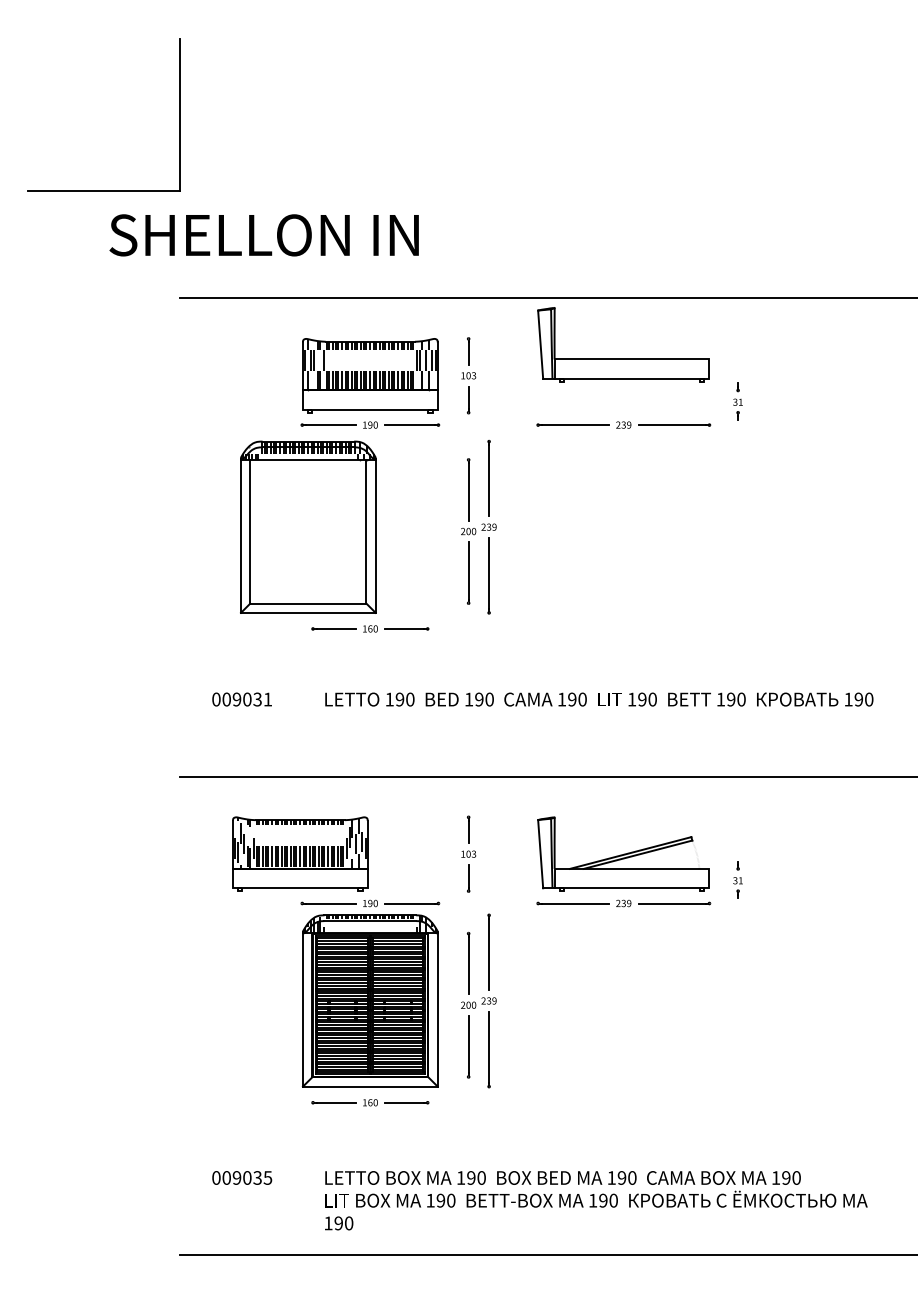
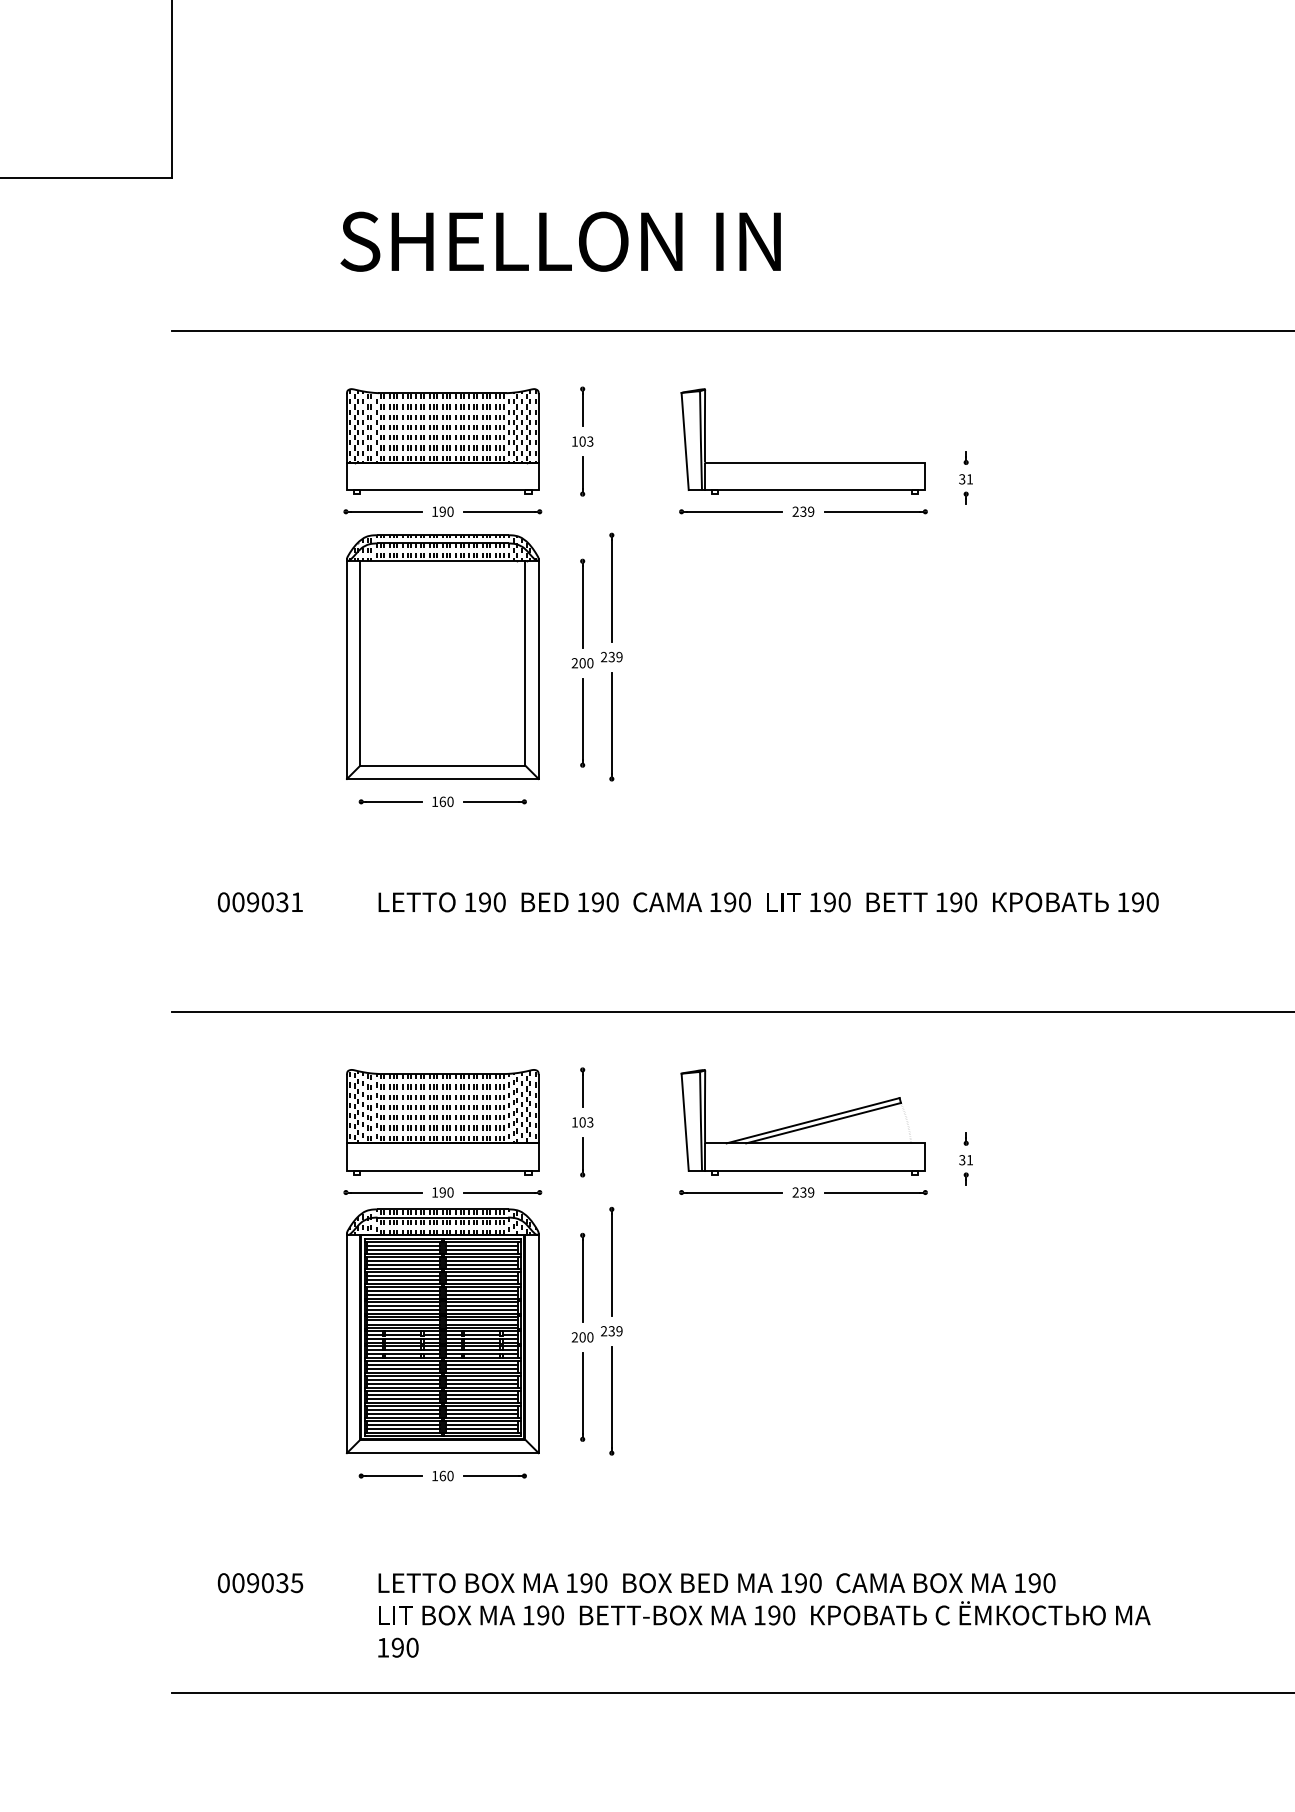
text: (263, 235) -> (559, 241), moved
part: (623, 358) -> (803, 461), moved
part: (308, 526) -> (443, 656), moved
part: (300, 853) -> (443, 1121), moved

